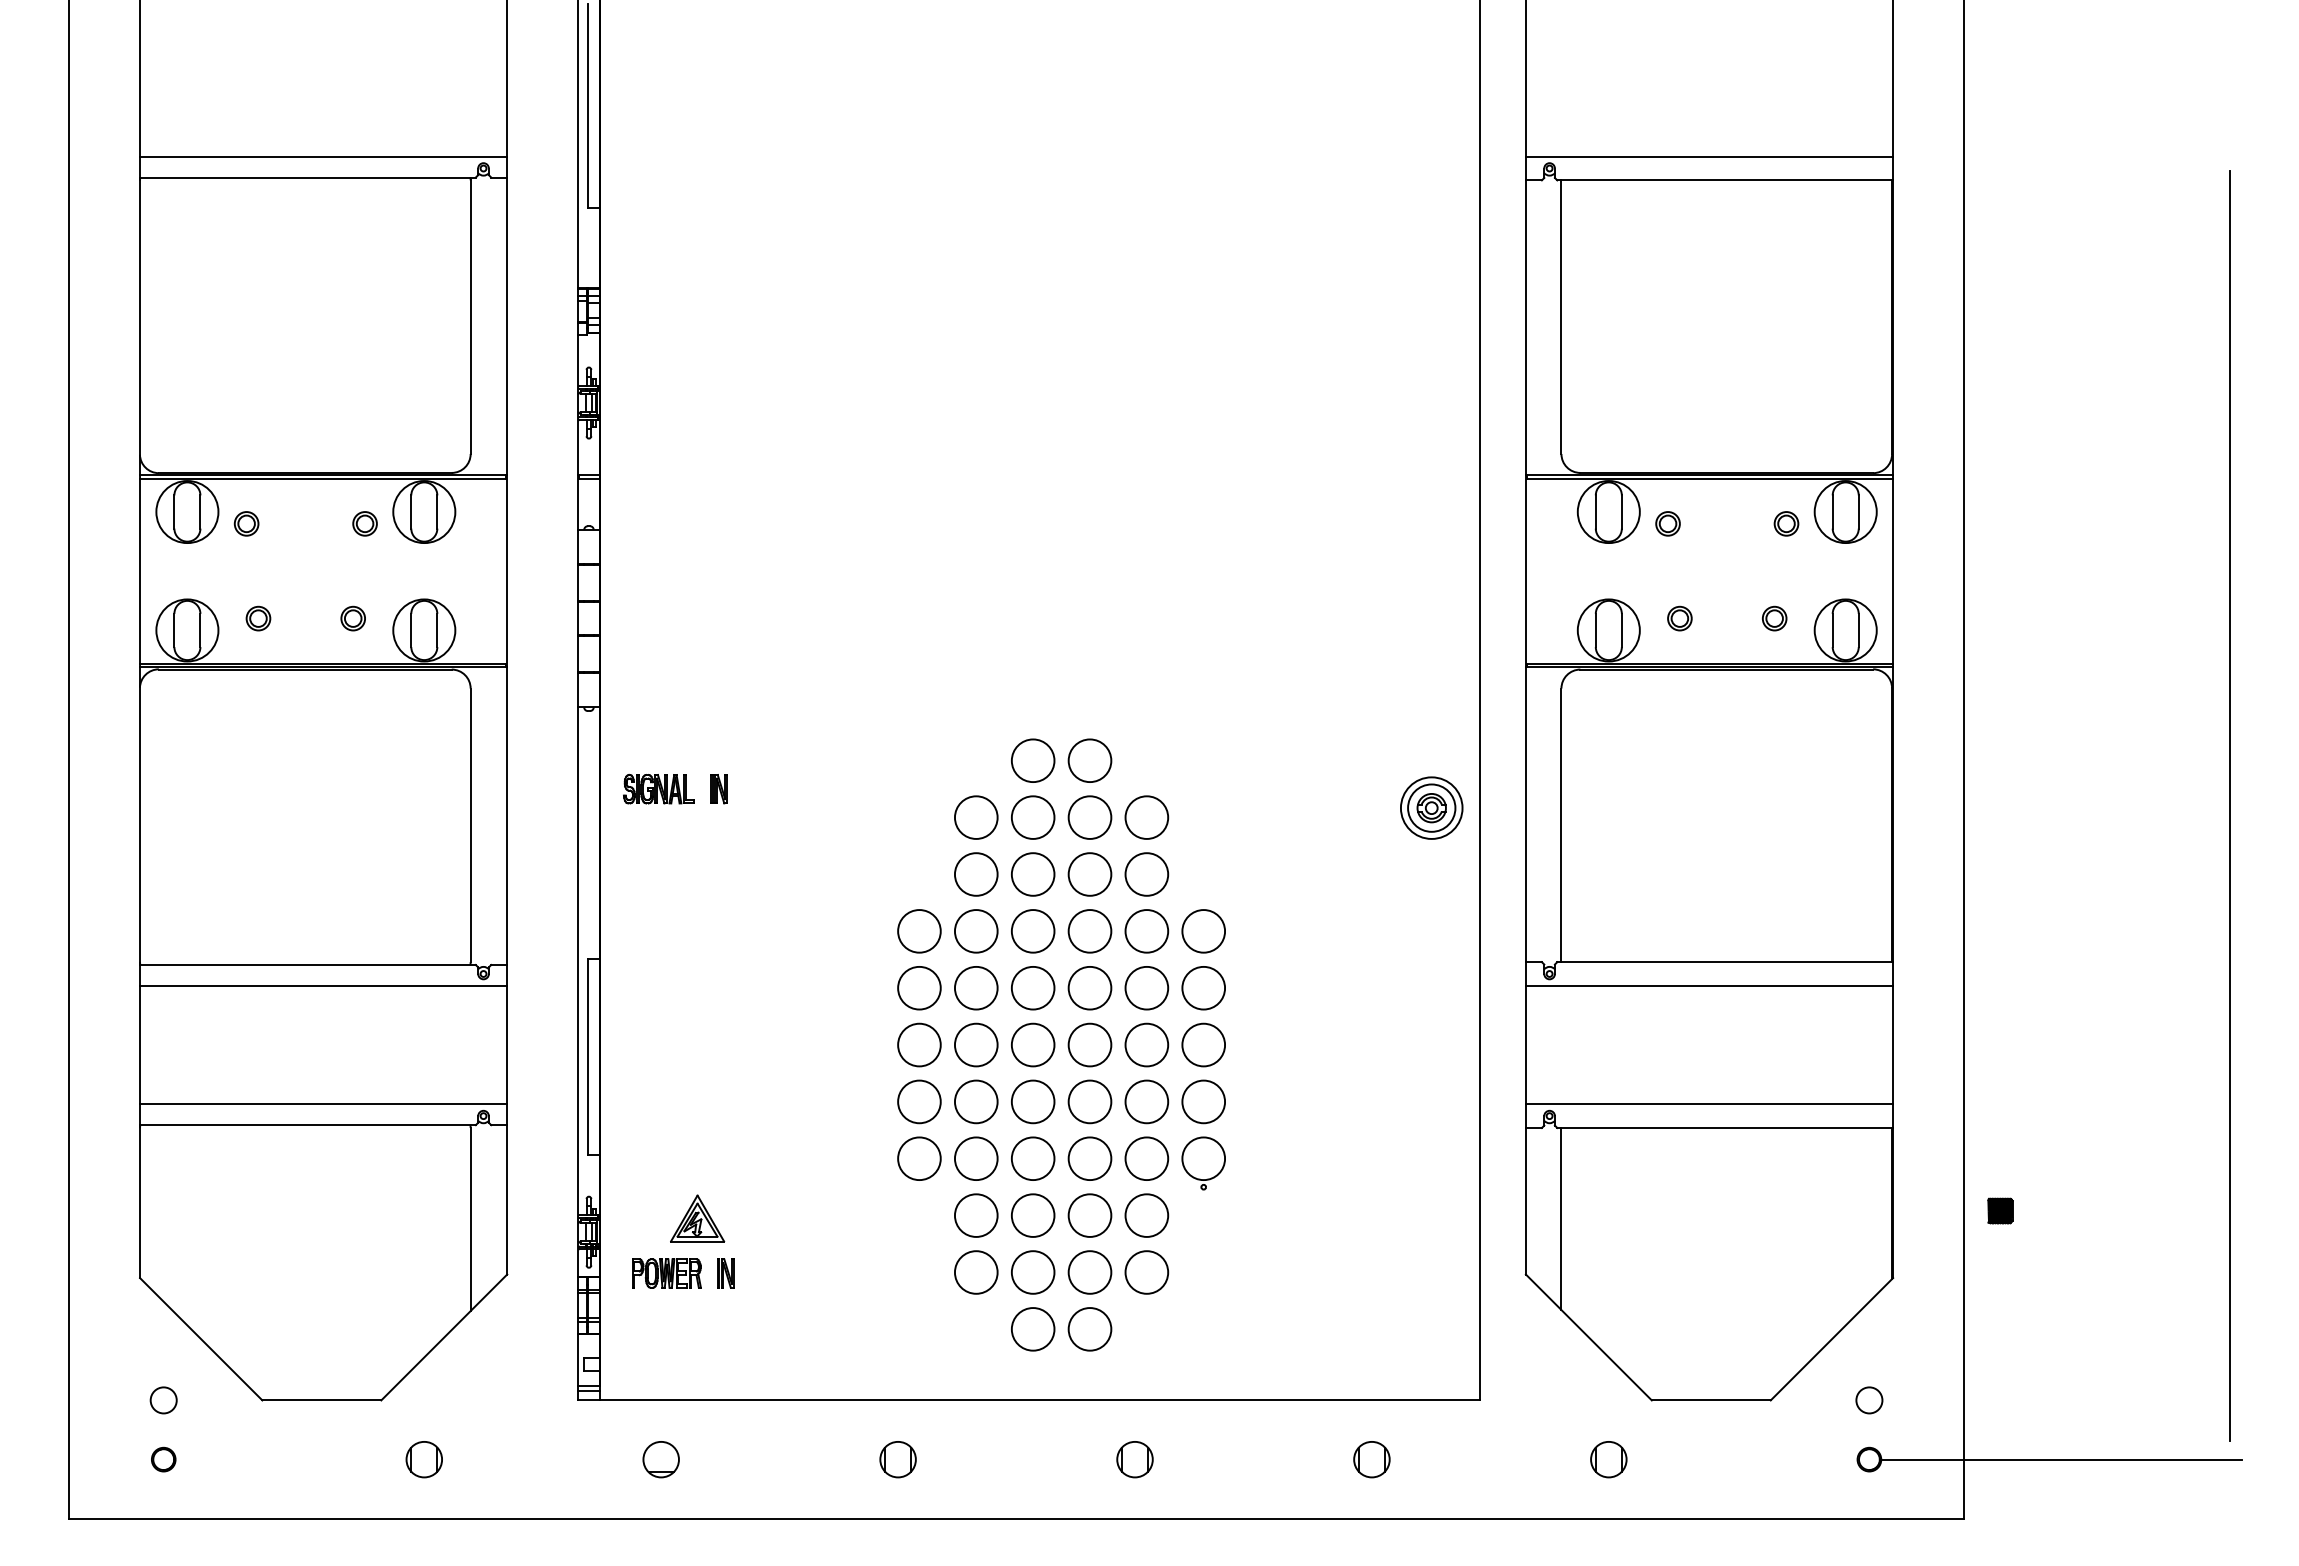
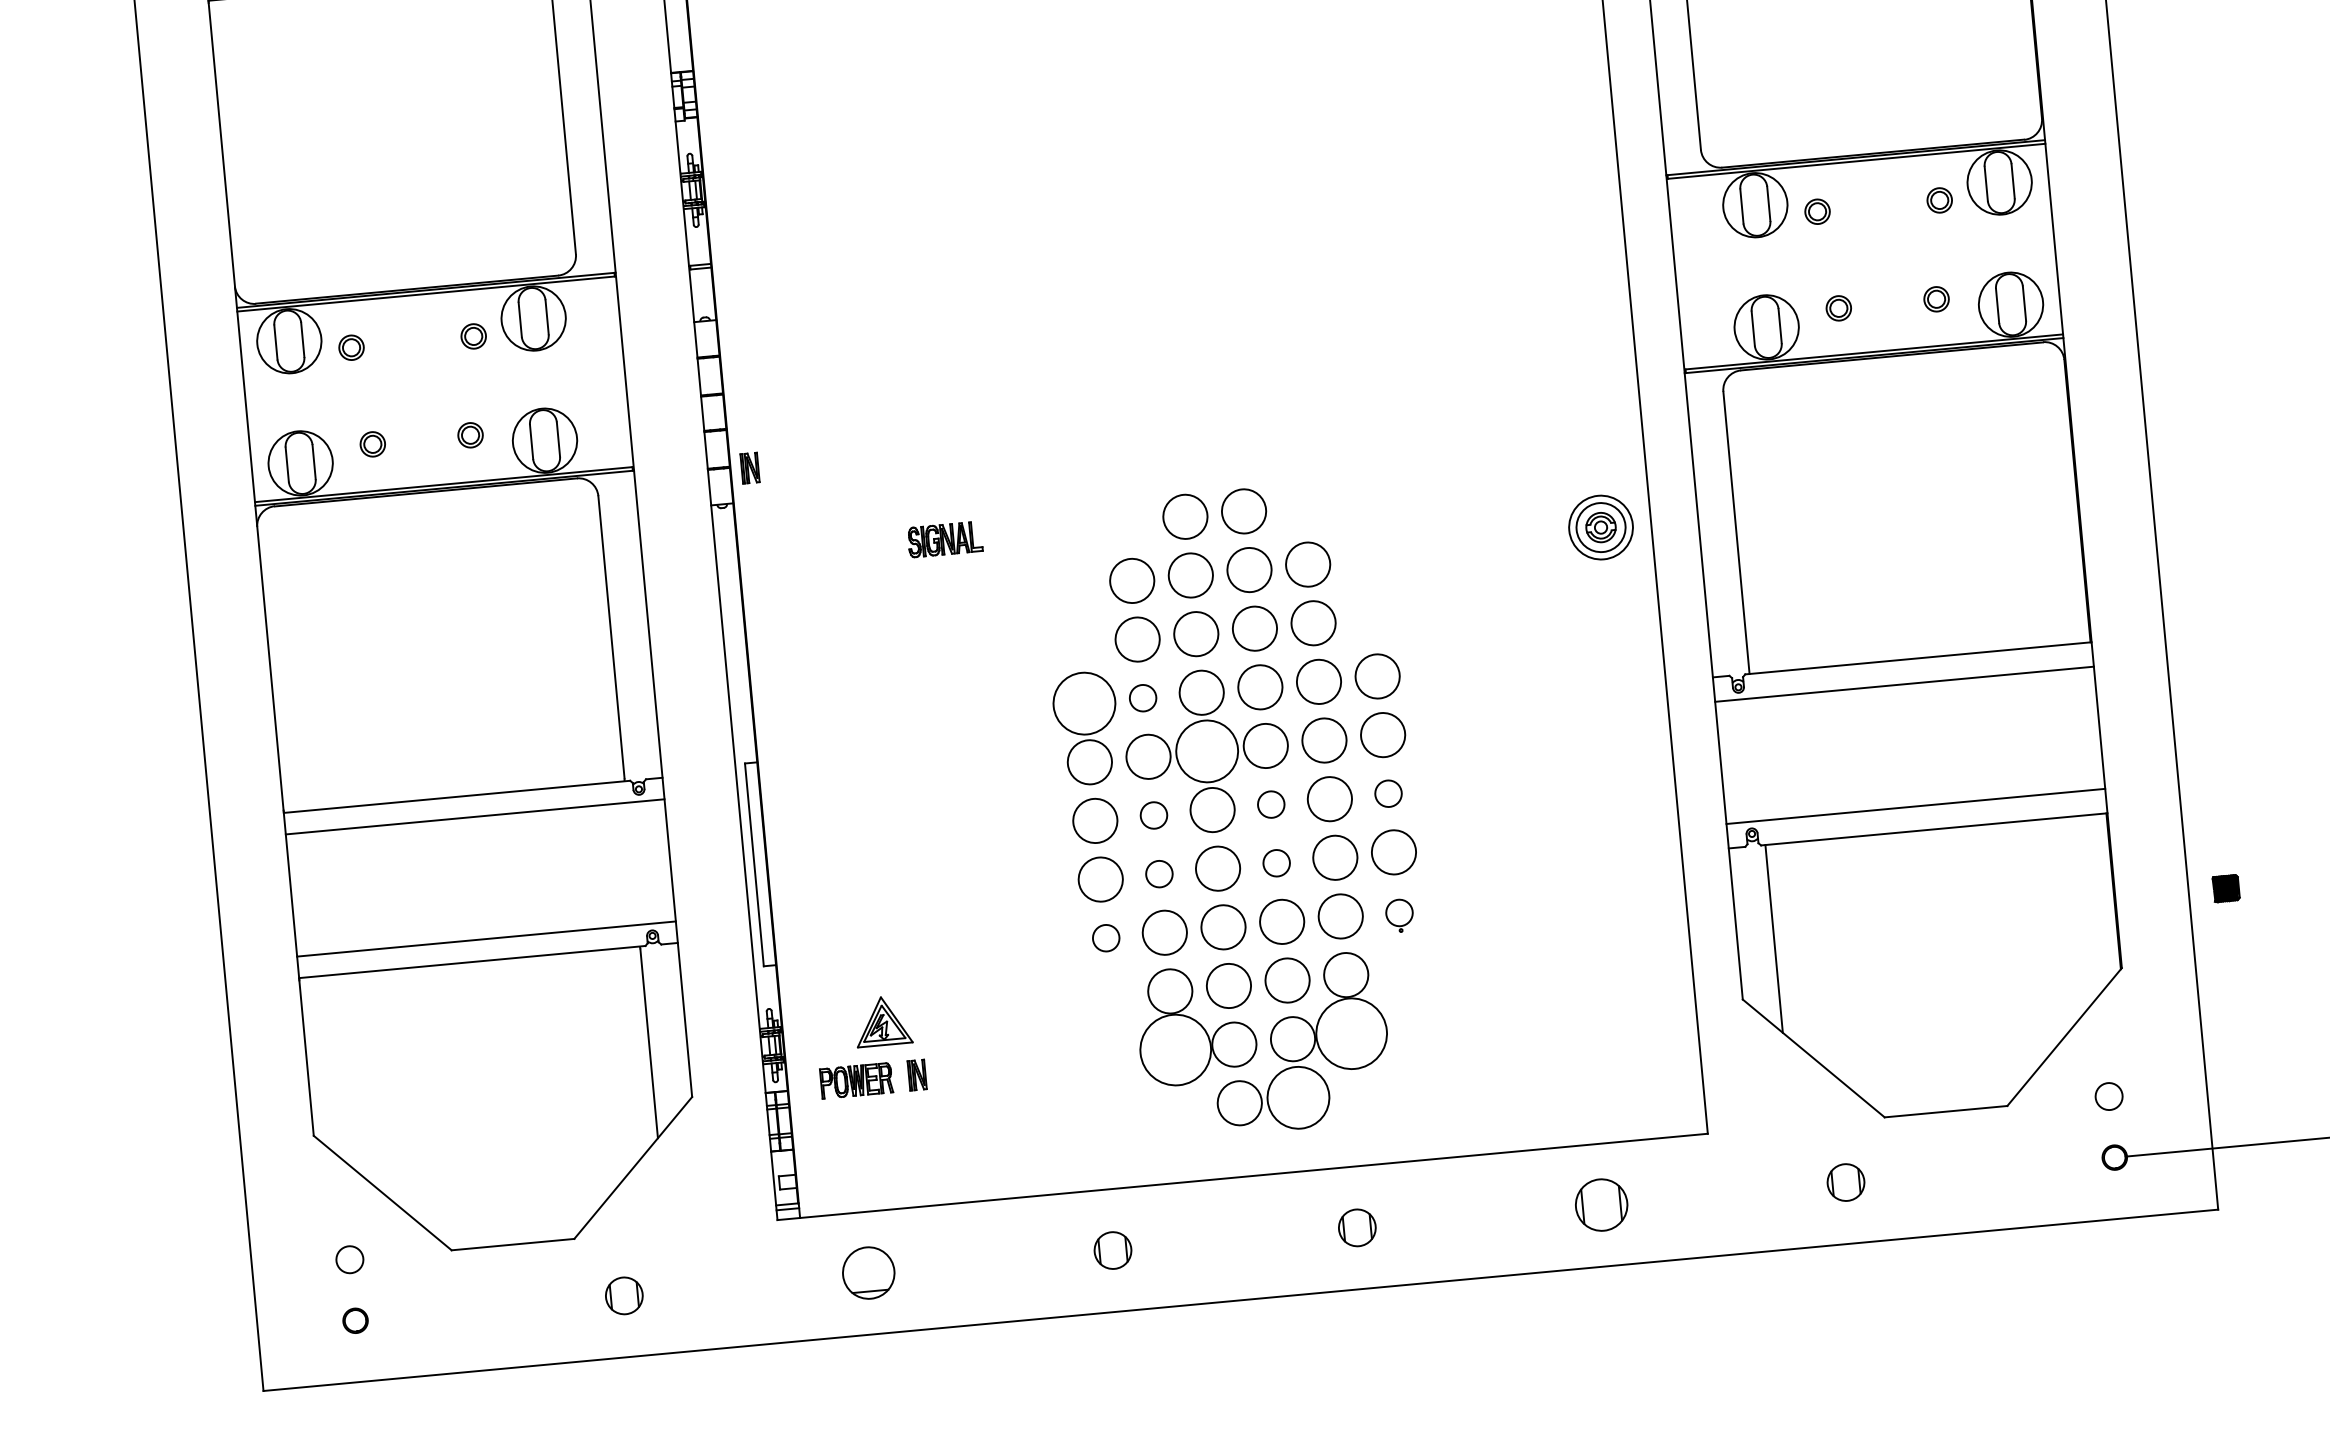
part: (658, 788) -> (944, 538), moved
part: (718, 789) -> (749, 468), moved
circle: (919, 931) -> (1084, 703), size x1.4
circle: (975, 931) -> (1142, 698), size x0.6
circle: (1032, 987) -> (1206, 750), size x1.4
circle: (975, 1044) -> (1153, 814), size x0.6
circle: (1089, 1044) -> (1270, 804), size x0.6
circle: (1203, 1044) -> (1388, 793), size x0.6
circle: (975, 1101) -> (1158, 873), size x0.6
circle: (1089, 1101) -> (1276, 862), size x0.6
circle: (919, 1158) -> (1106, 937), size x0.6
part: (1203, 1163) -> (1399, 915), size x0.6
circle: (975, 1272) -> (1174, 1050), size x1.6
circle: (1146, 1272) -> (1351, 1033), size x1.6
circle: (1089, 1329) -> (1297, 1098), size x1.4
part: (660, 1459) -> (867, 1273), size x1.4
part: (1371, 1459) -> (1601, 1205), size x1.4

